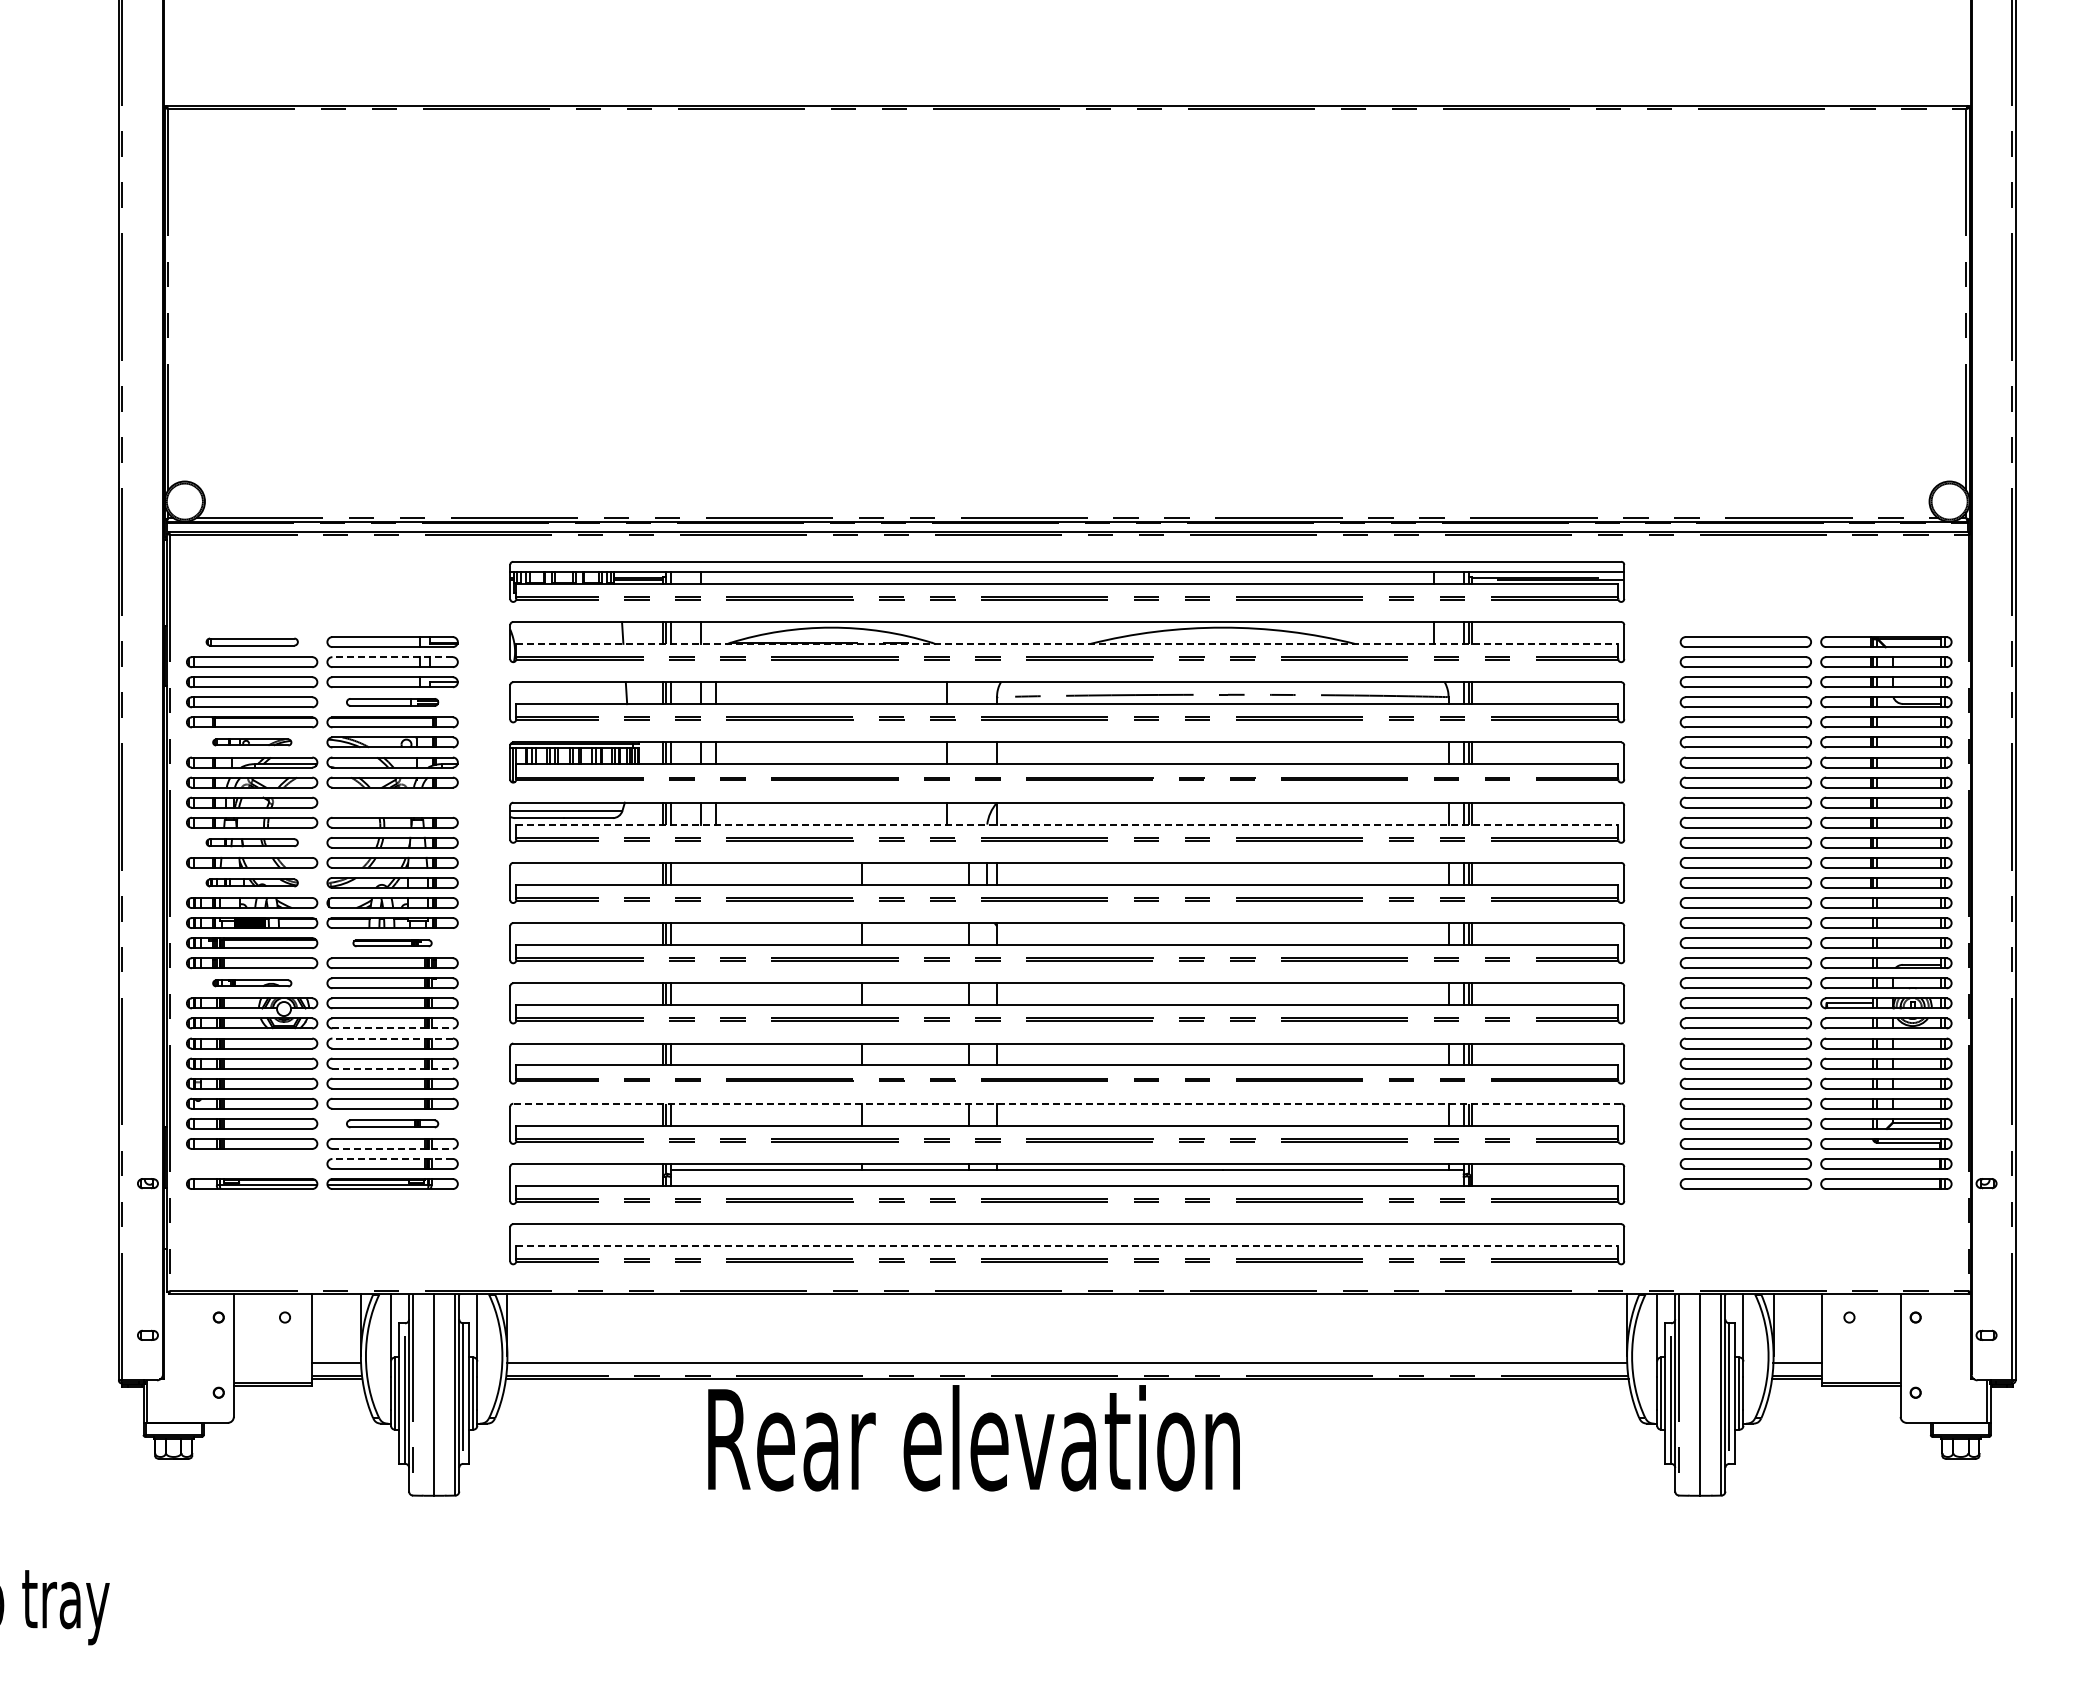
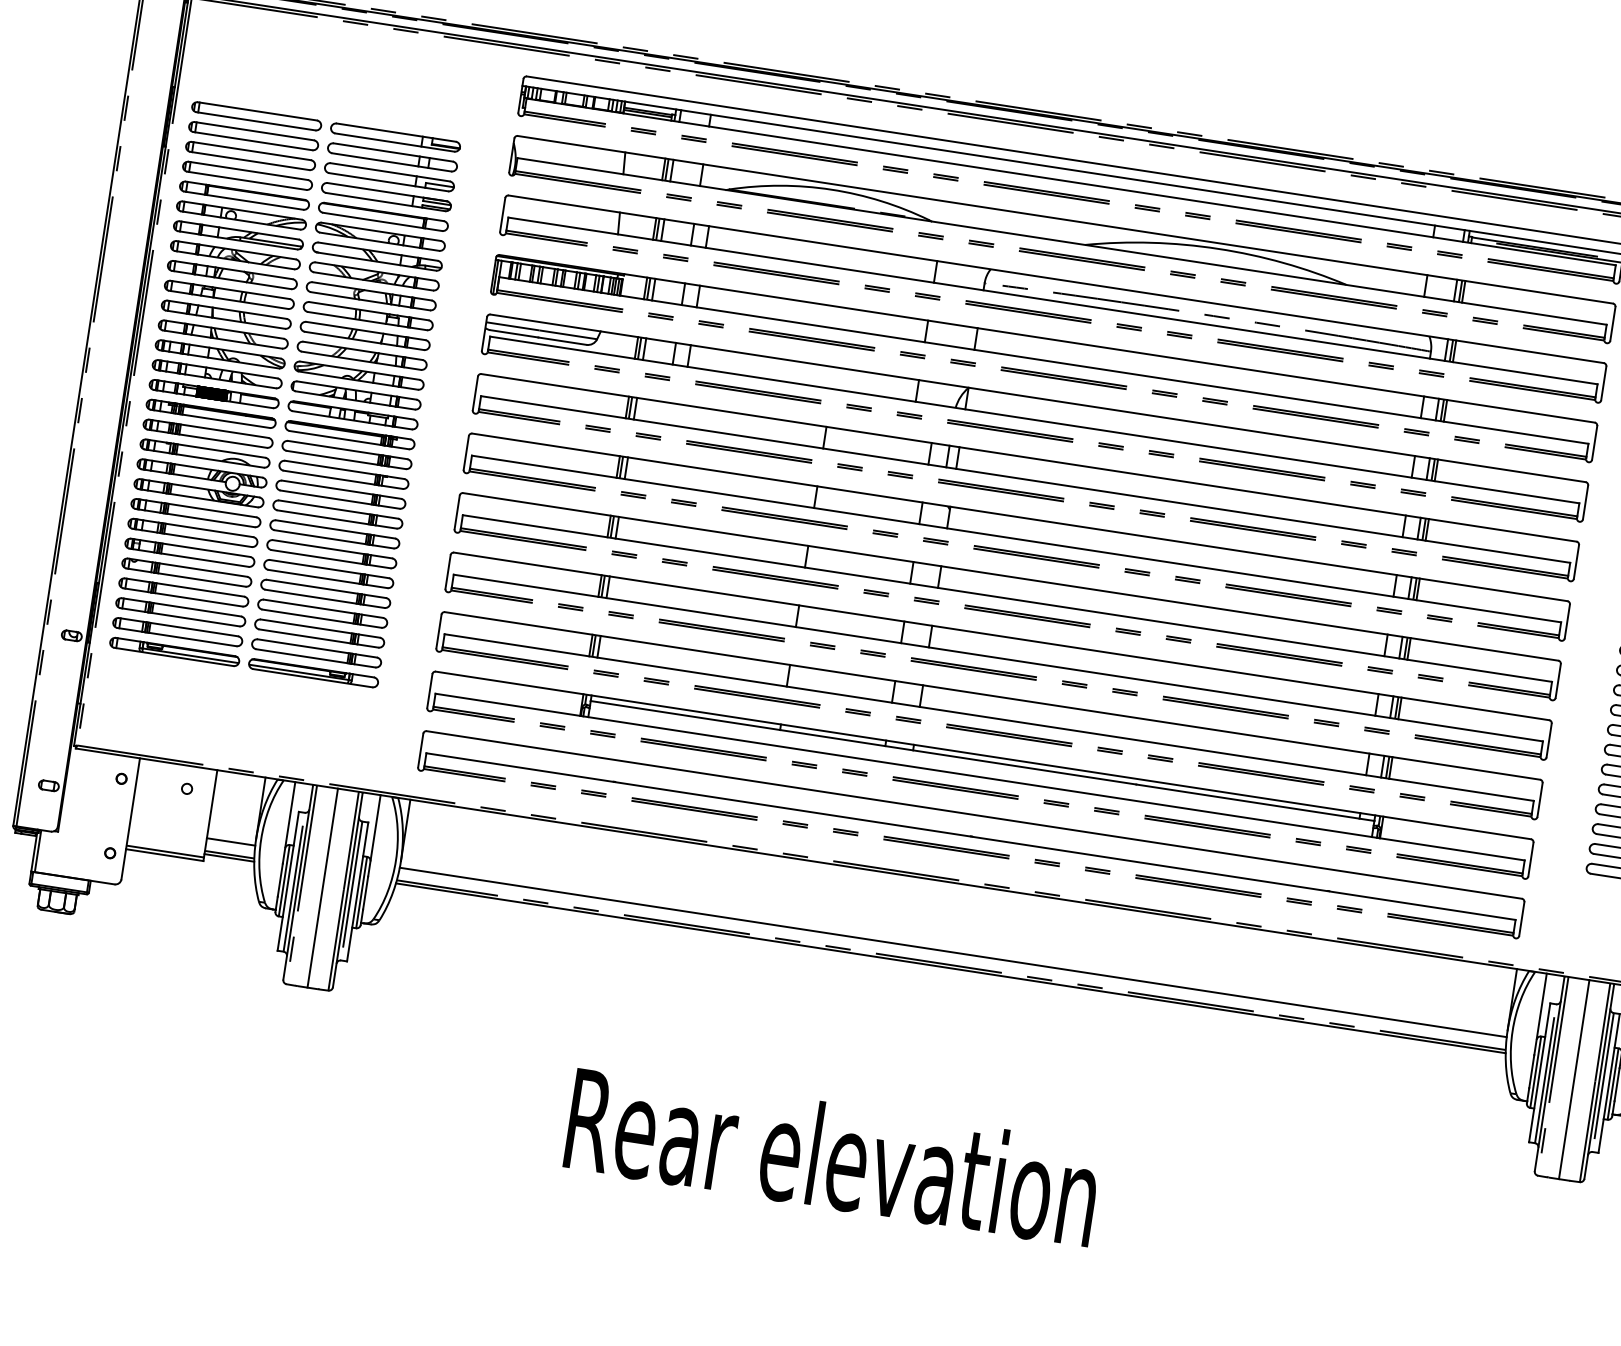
part: (252, 641) -> (257, 115), size x1.43
line: (1067, 643) -> (1062, 241), dashed -> solid
line: (392, 657) -> (393, 152), dashed -> solid
part: (392, 702) -> (386, 197), size x1.43
part: (252, 742) -> (241, 215), size x1.67
part: (392, 802) -> (371, 296), added
line: (1067, 824) -> (1035, 419), dashed -> solid
part: (252, 842) -> (226, 314), size x1.43
part: (252, 882) -> (220, 353), size x1.43
part: (392, 943) -> (349, 435), size x1.67
part: (252, 983) -> (205, 453), size x1.67
line: (393, 1028) -> (337, 519), dashed -> solid
line: (392, 1038) -> (335, 529), dashed -> solid
line: (393, 1068) -> (331, 559), dashed -> solid
line: (1067, 1103) -> (992, 695), dashed -> solid
part: (392, 1123) -> (322, 613), size x1.43
line: (393, 1148) -> (319, 638), dashed -> solid
line: (392, 1158) -> (317, 647), dashed -> solid
part: (252, 1163) -> (178, 631), added
line: (1067, 1246) -> (971, 837), dashed -> solid
text: (973, 1438) -> (832, 1156), moved

